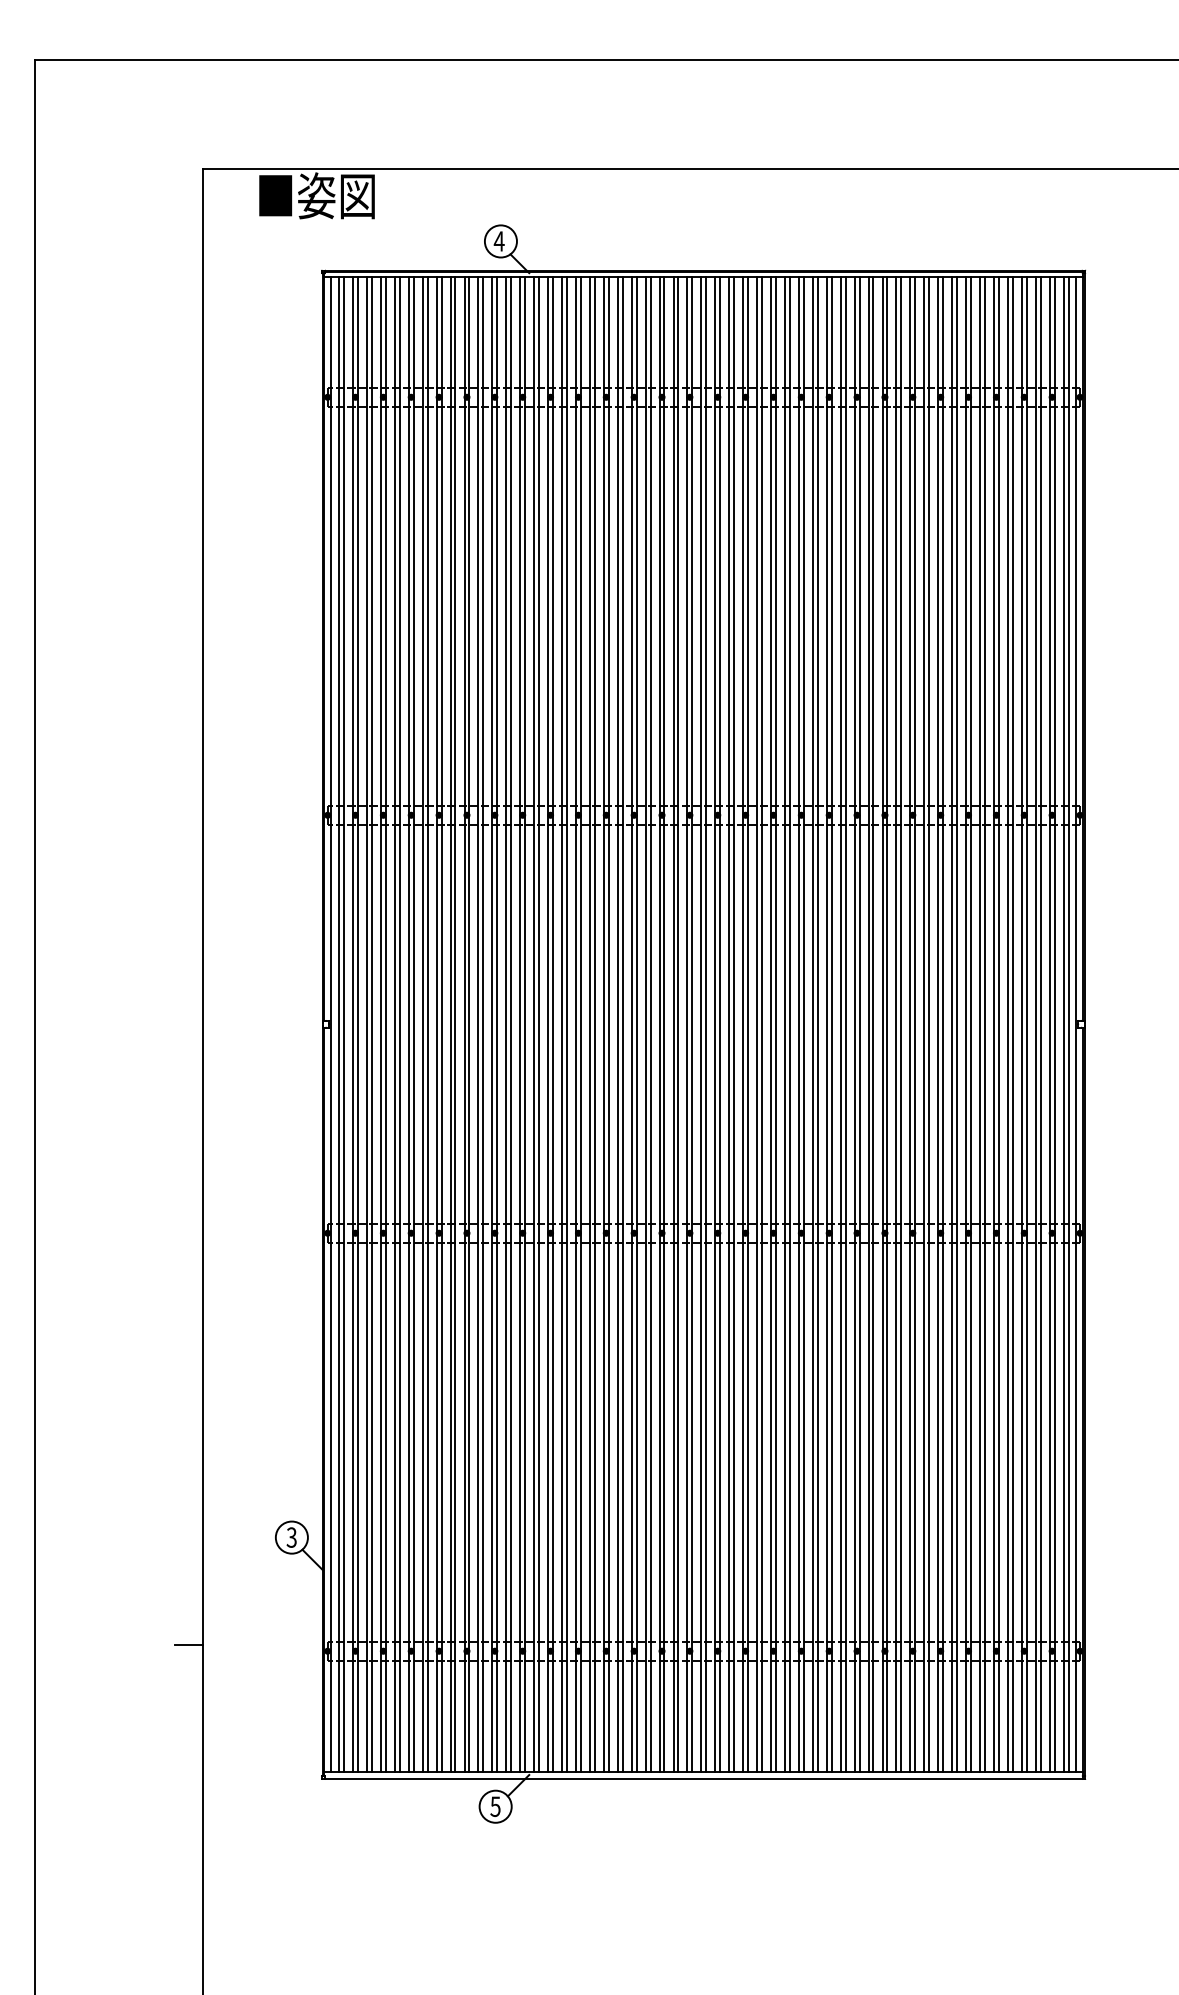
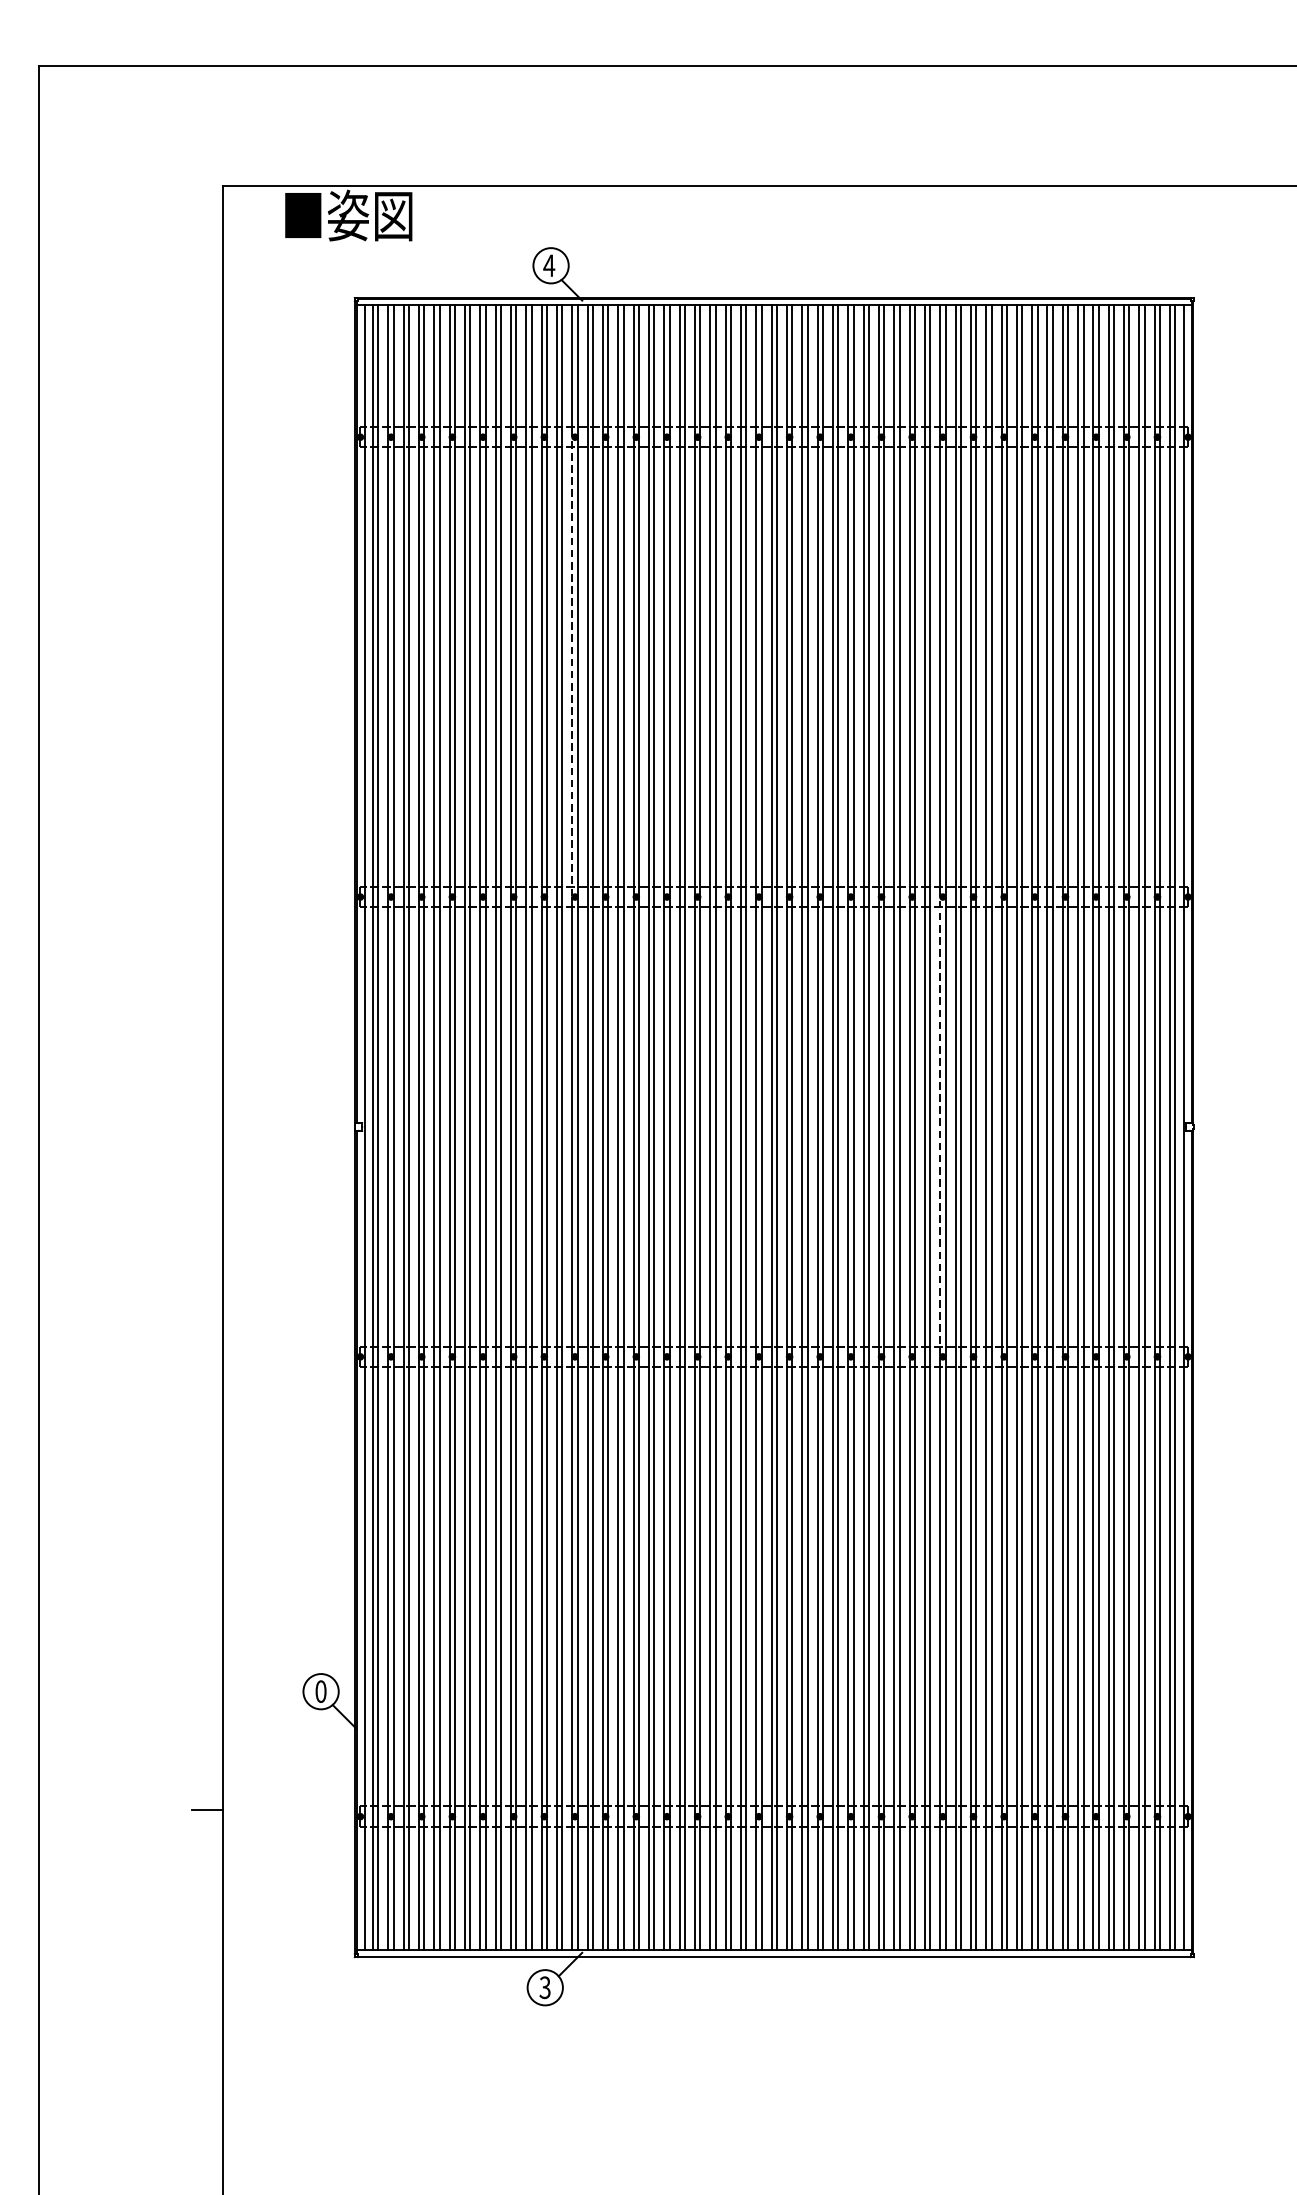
line: (520, 605) -> (572, 666), solid -> dashed
line: (854, 1023) -> (940, 1126), solid -> dashed
text: (291, 1537) -> (320, 1691), 3 -> 0
text: (495, 1806) -> (545, 1987), 5 -> 3

